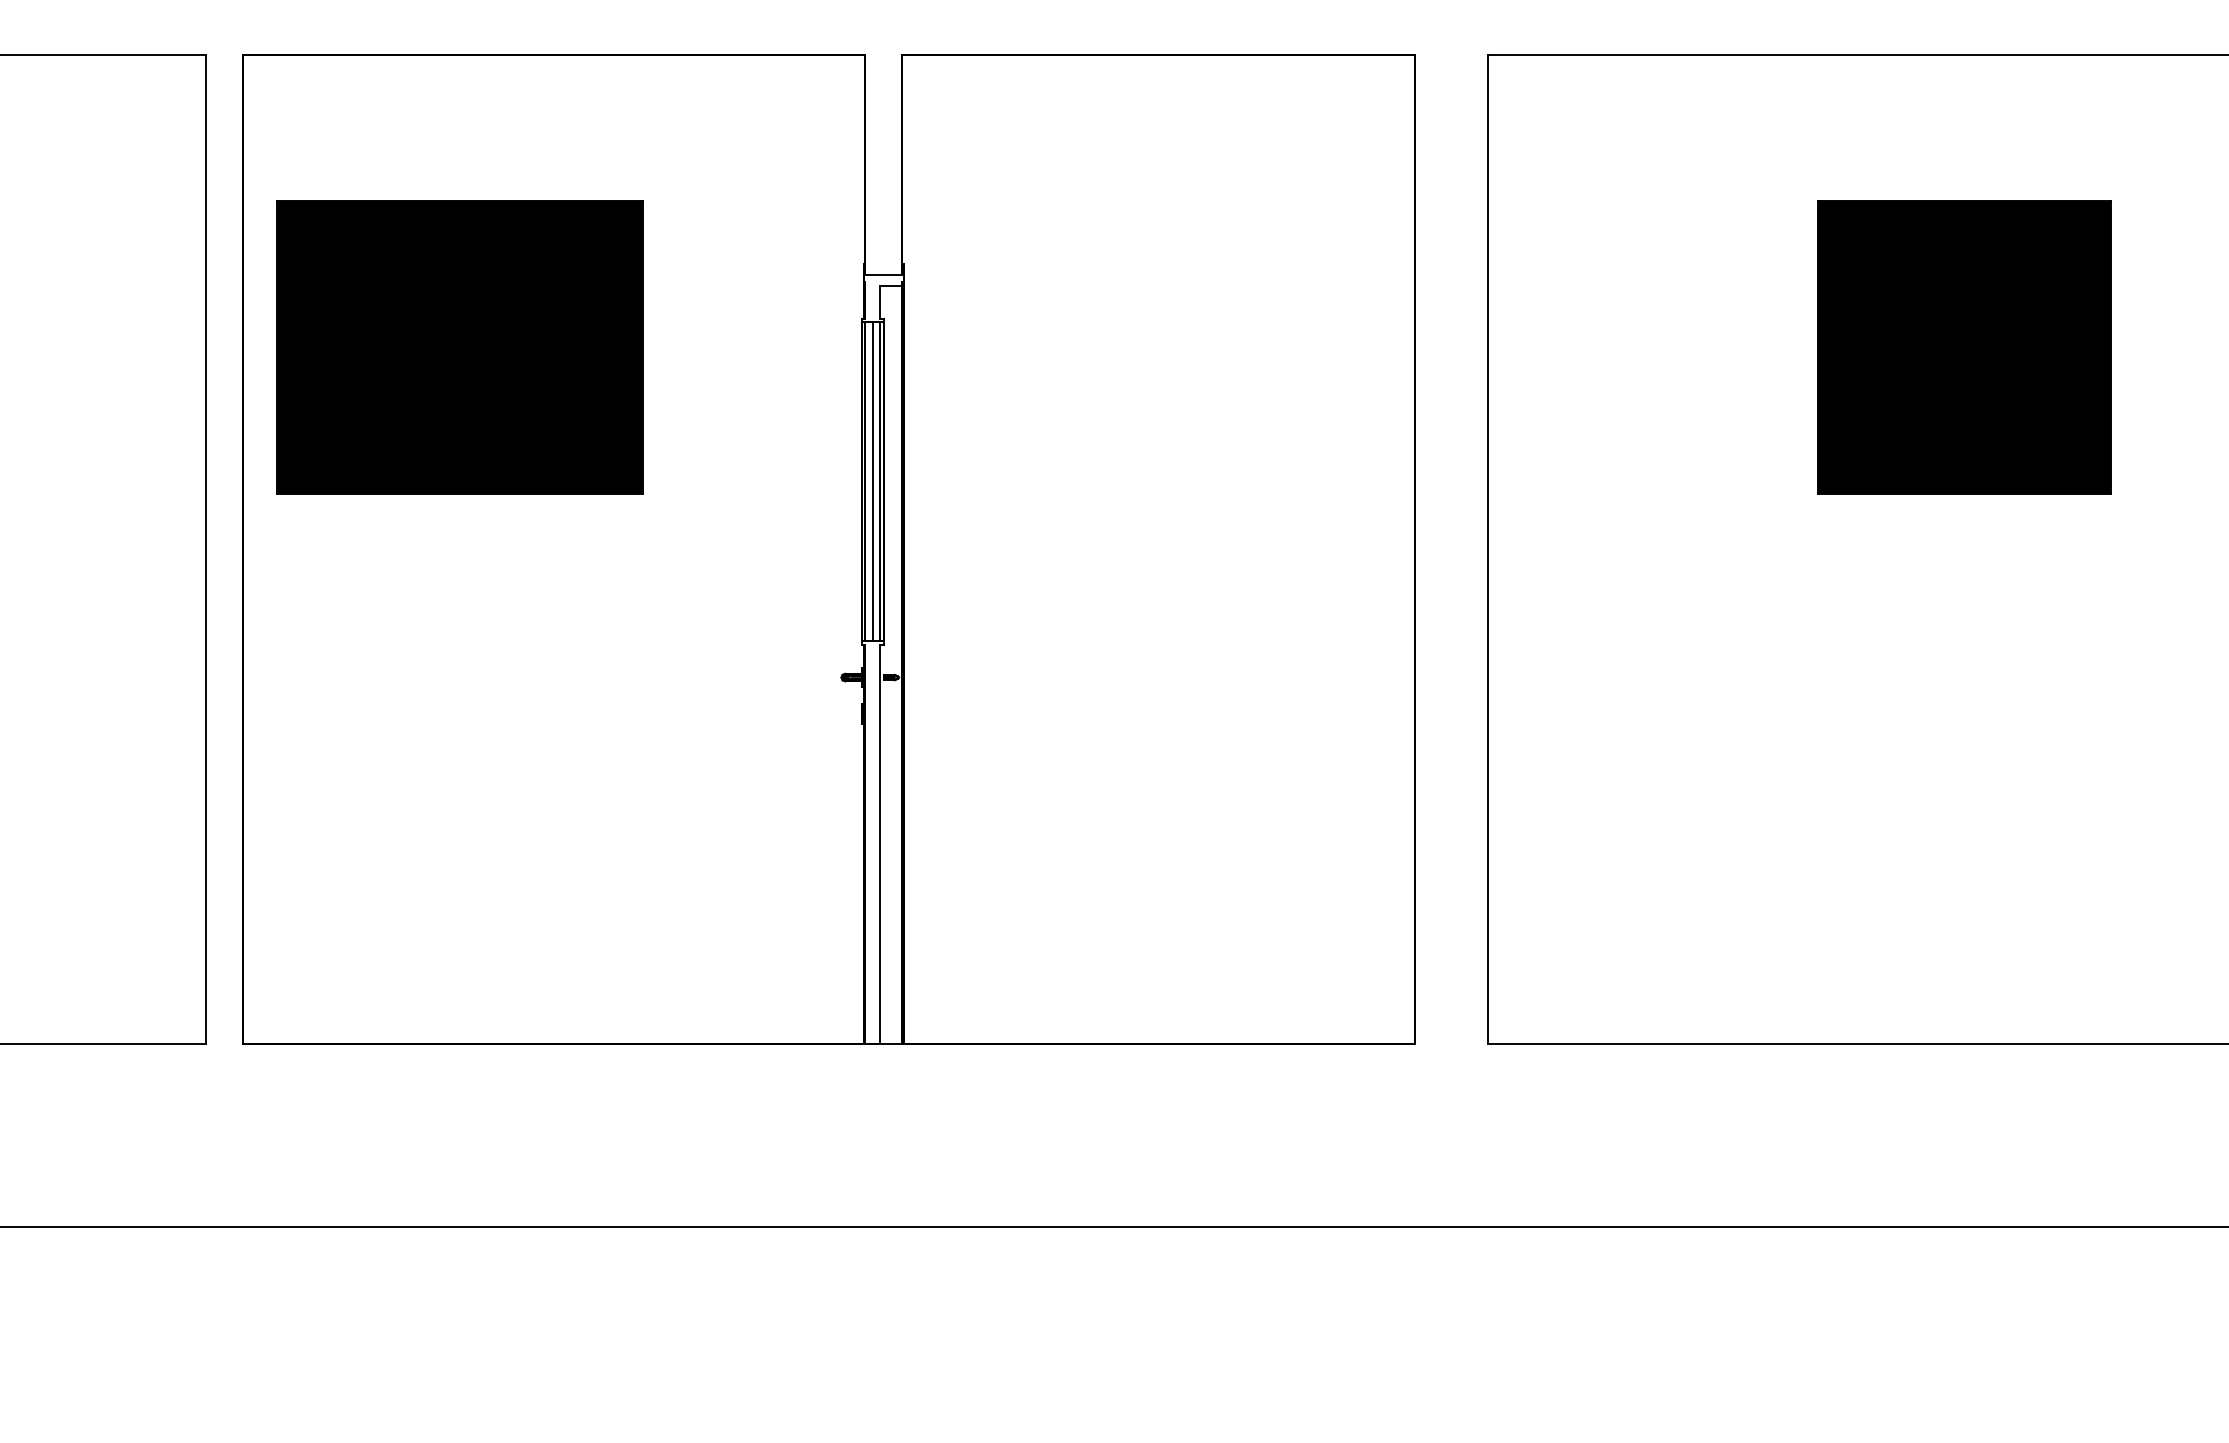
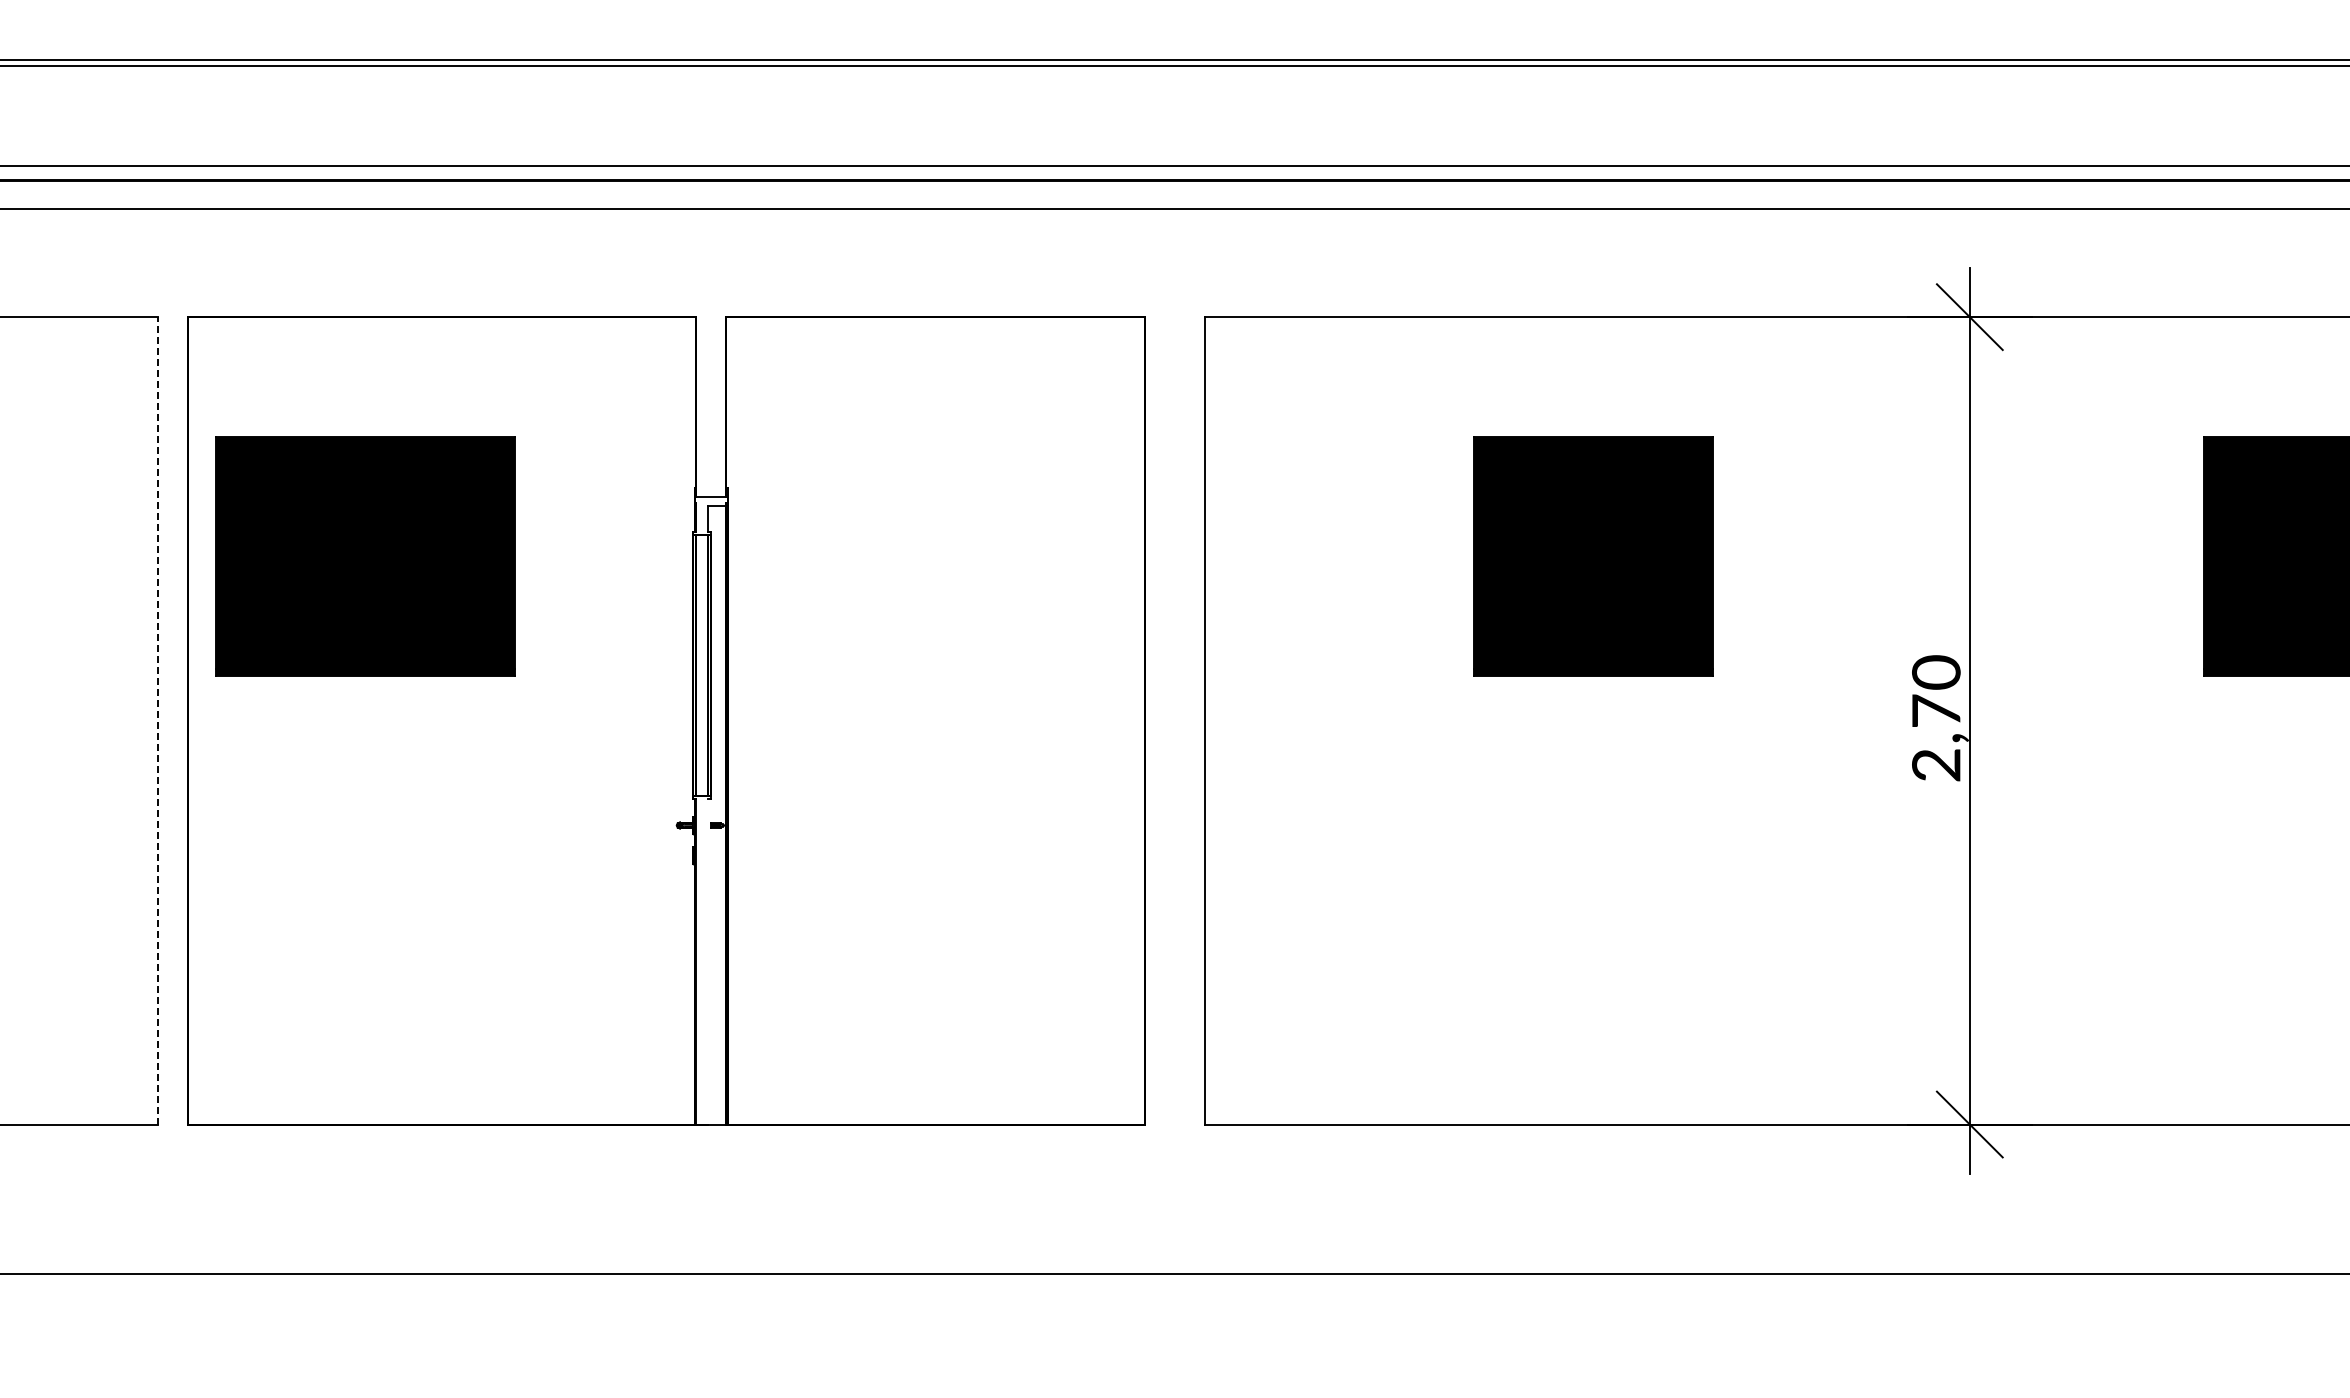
line: (872, 481) -> (702, 665), removed
line: (206, 548) -> (158, 720), solid -> dashed
line: (880, 844) -> (708, 961), removed

